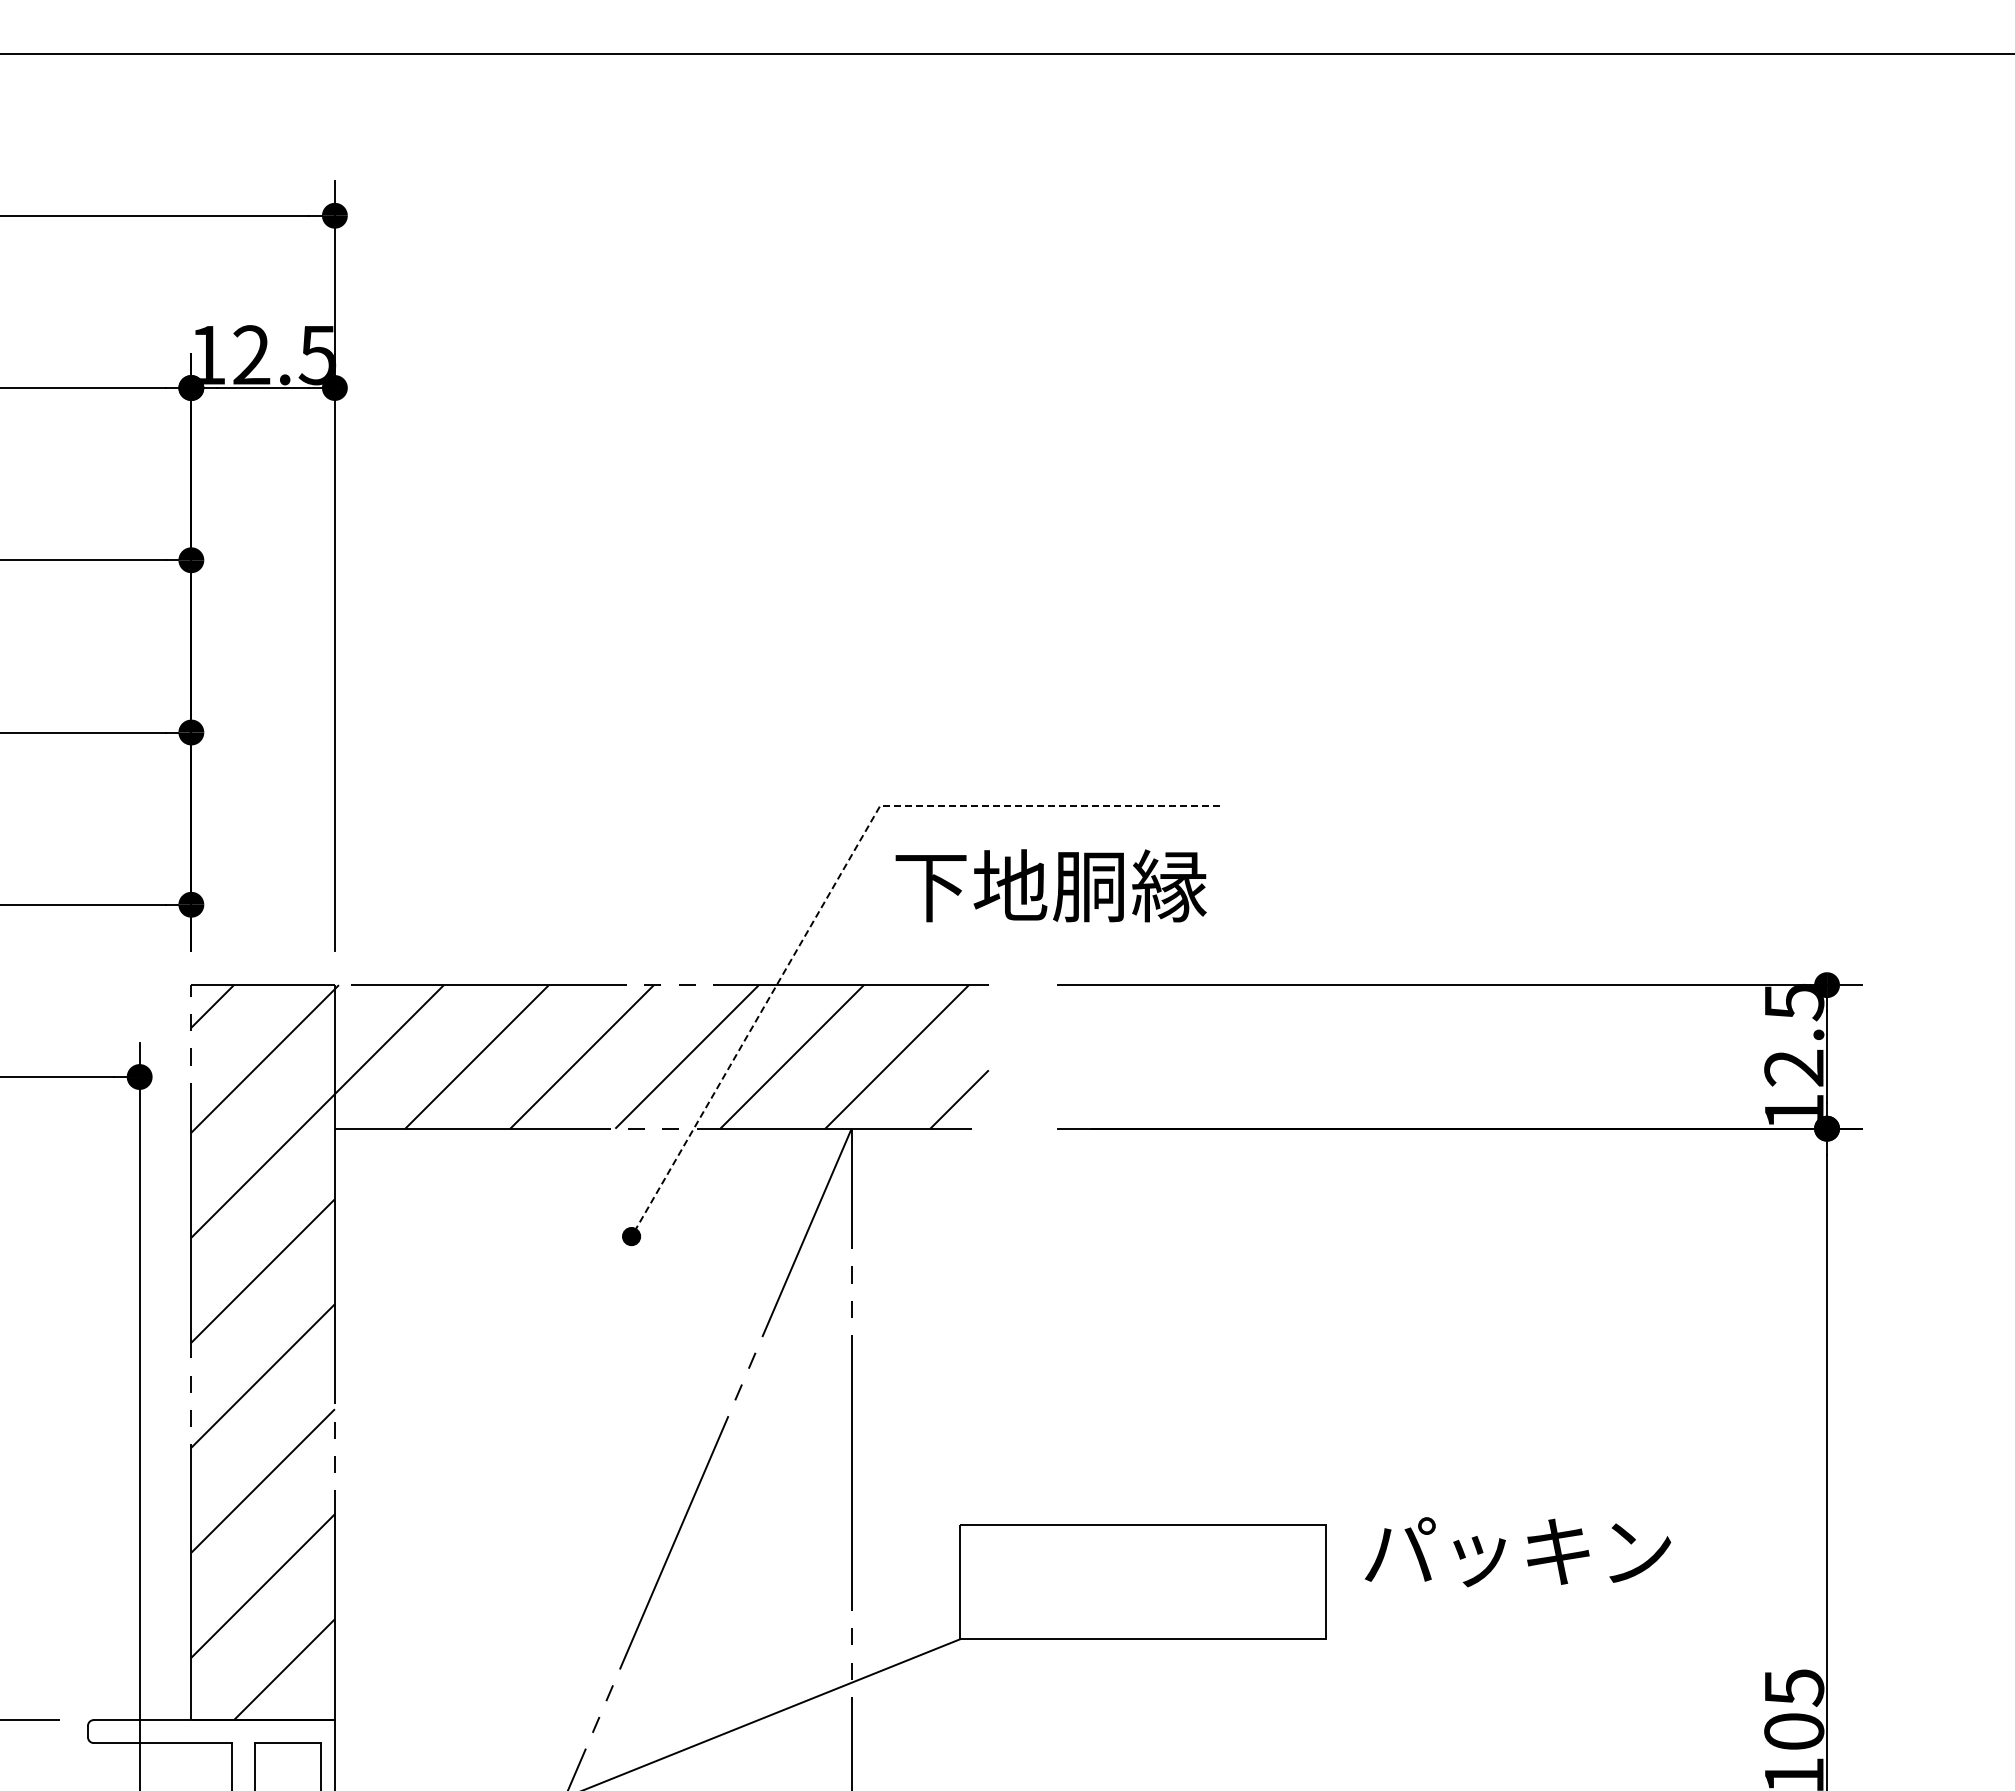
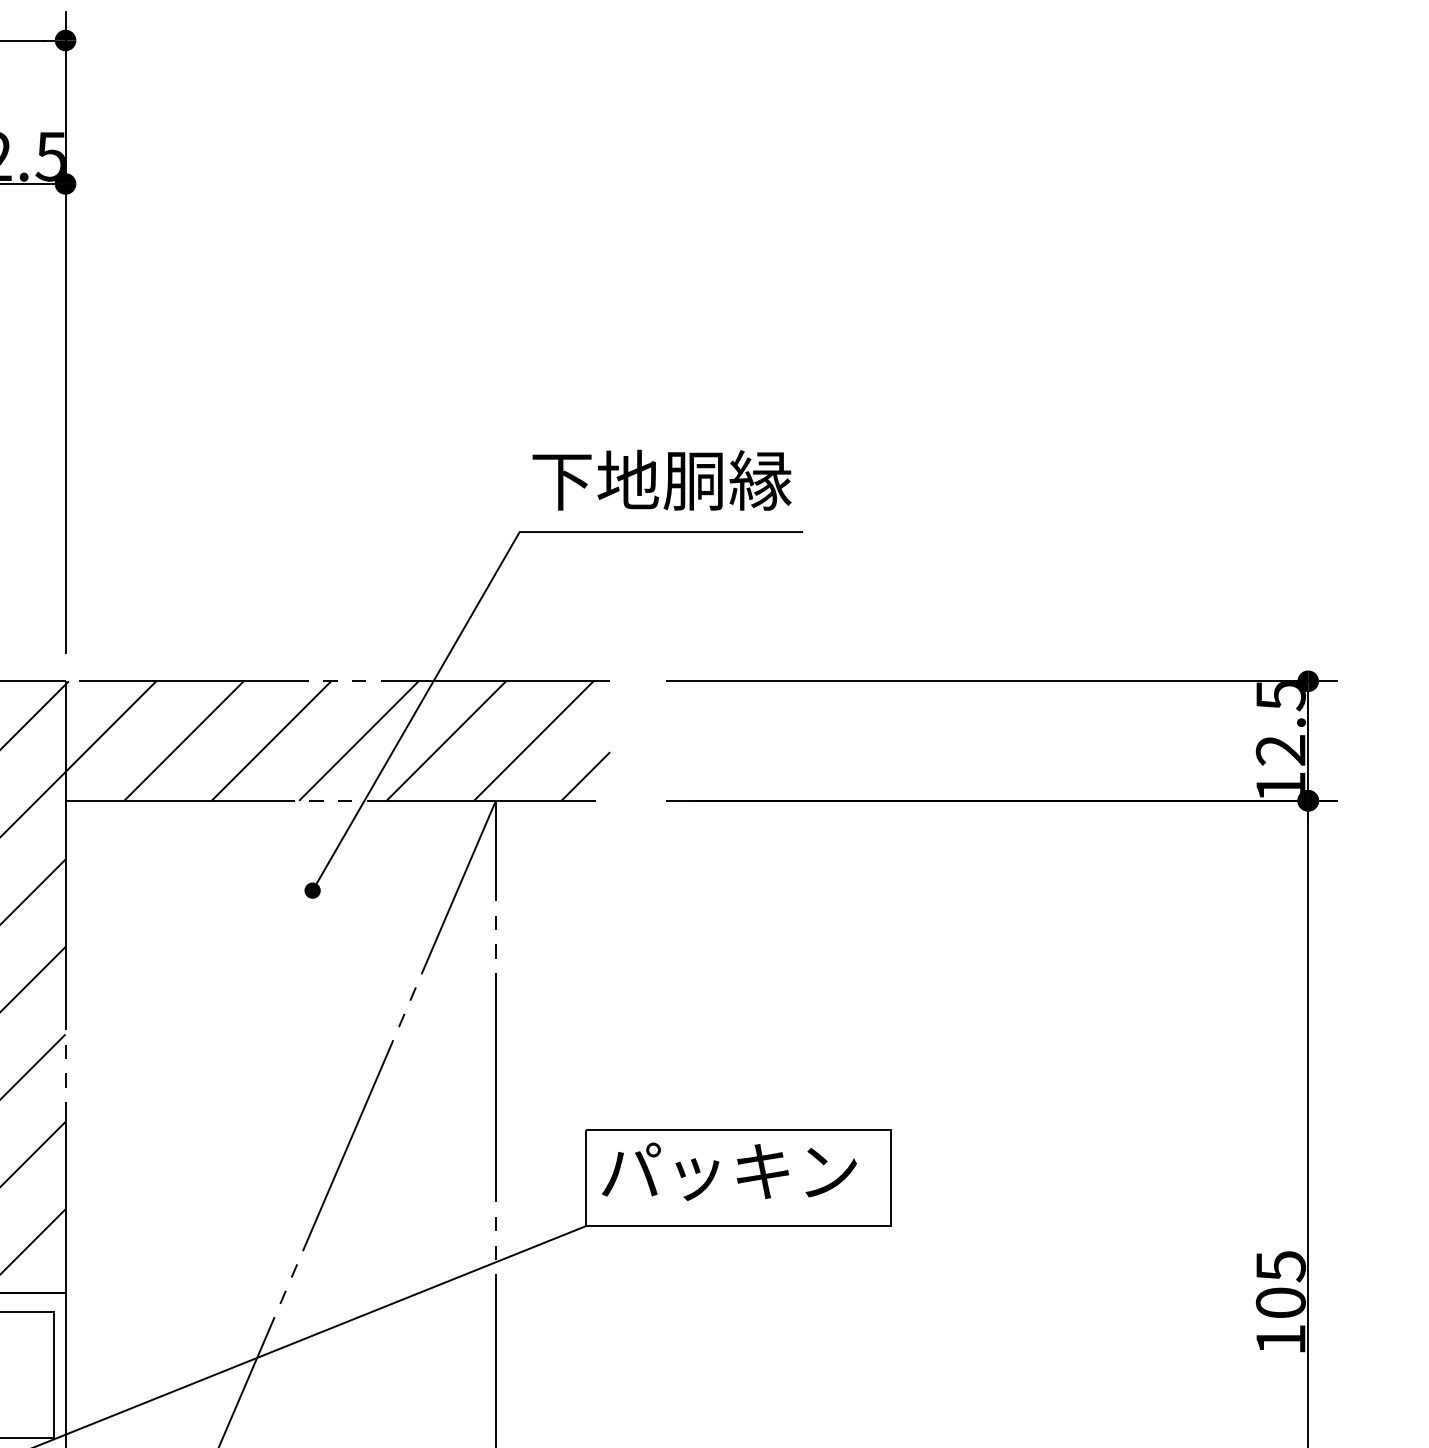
line: (841, 873) -> (487, 588), dashed -> solid
text: (1050, 885) -> (661, 480), moved
text: (1517, 1552) -> (728, 1172), moved

